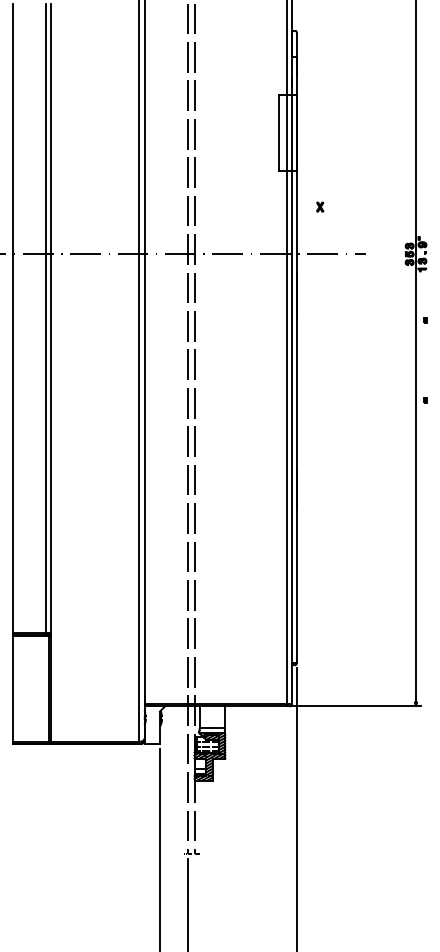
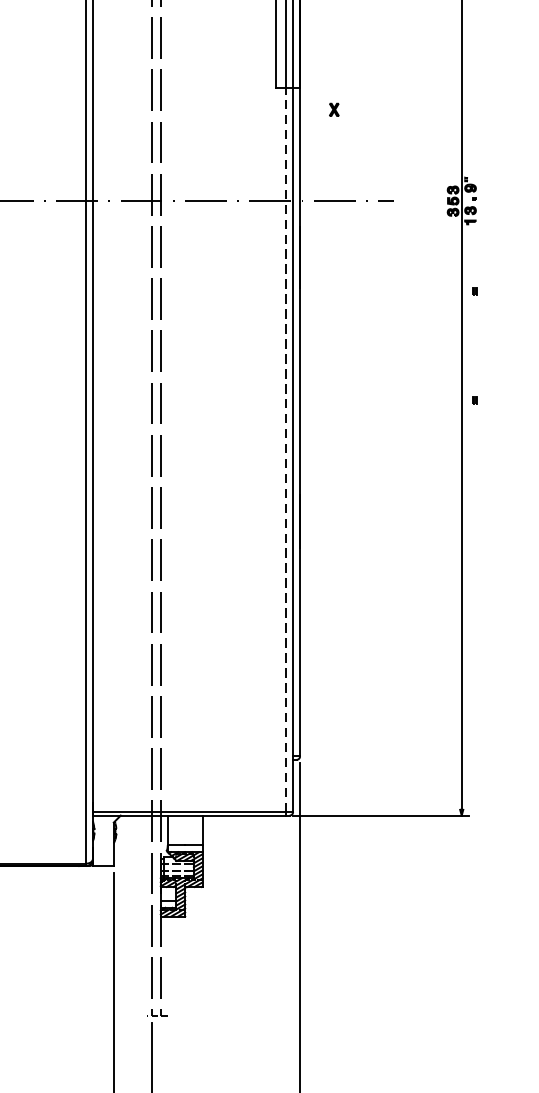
part: (320, 206) -> (334, 108), moved
line: (286, 436) -> (285, 448), solid -> dashed

